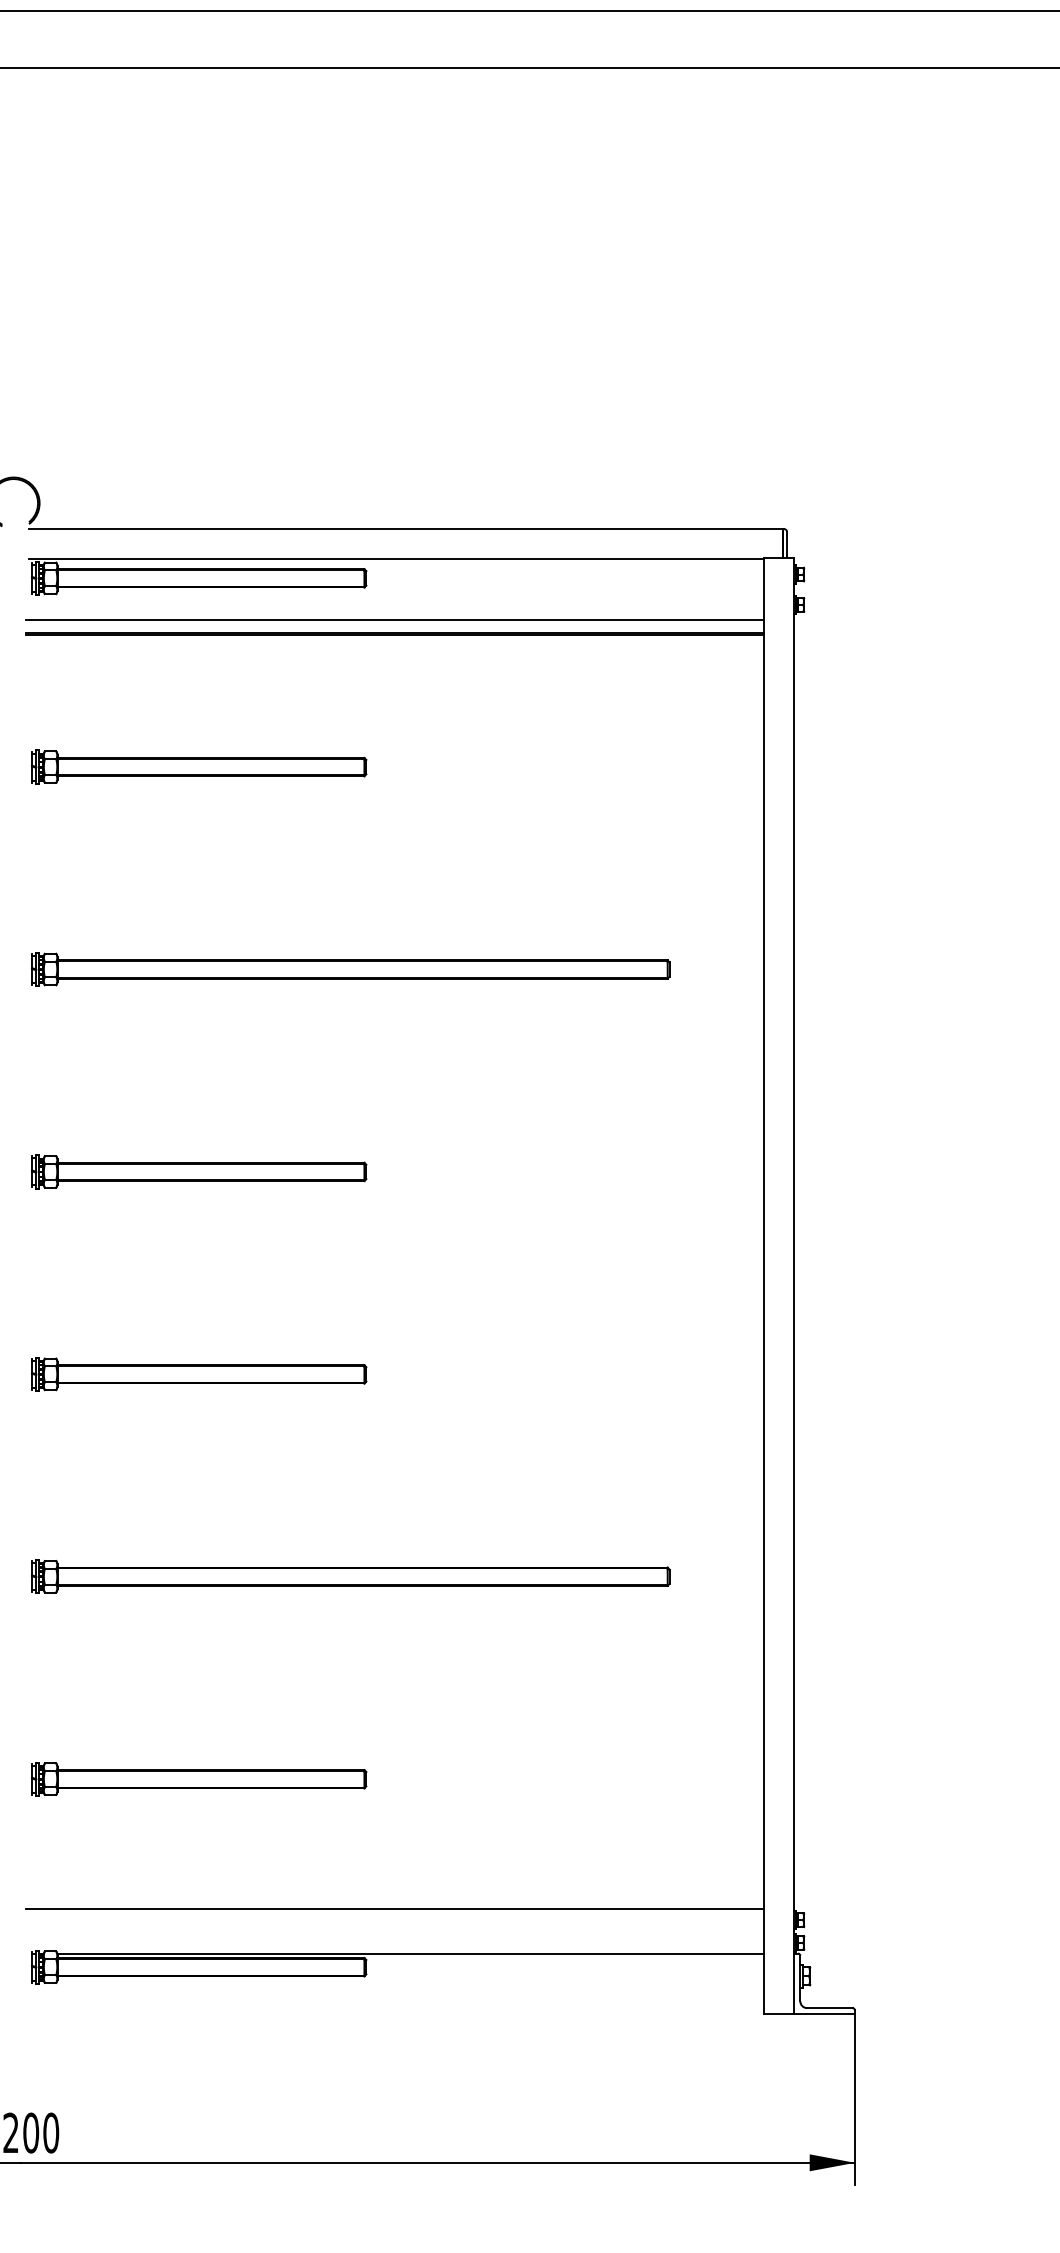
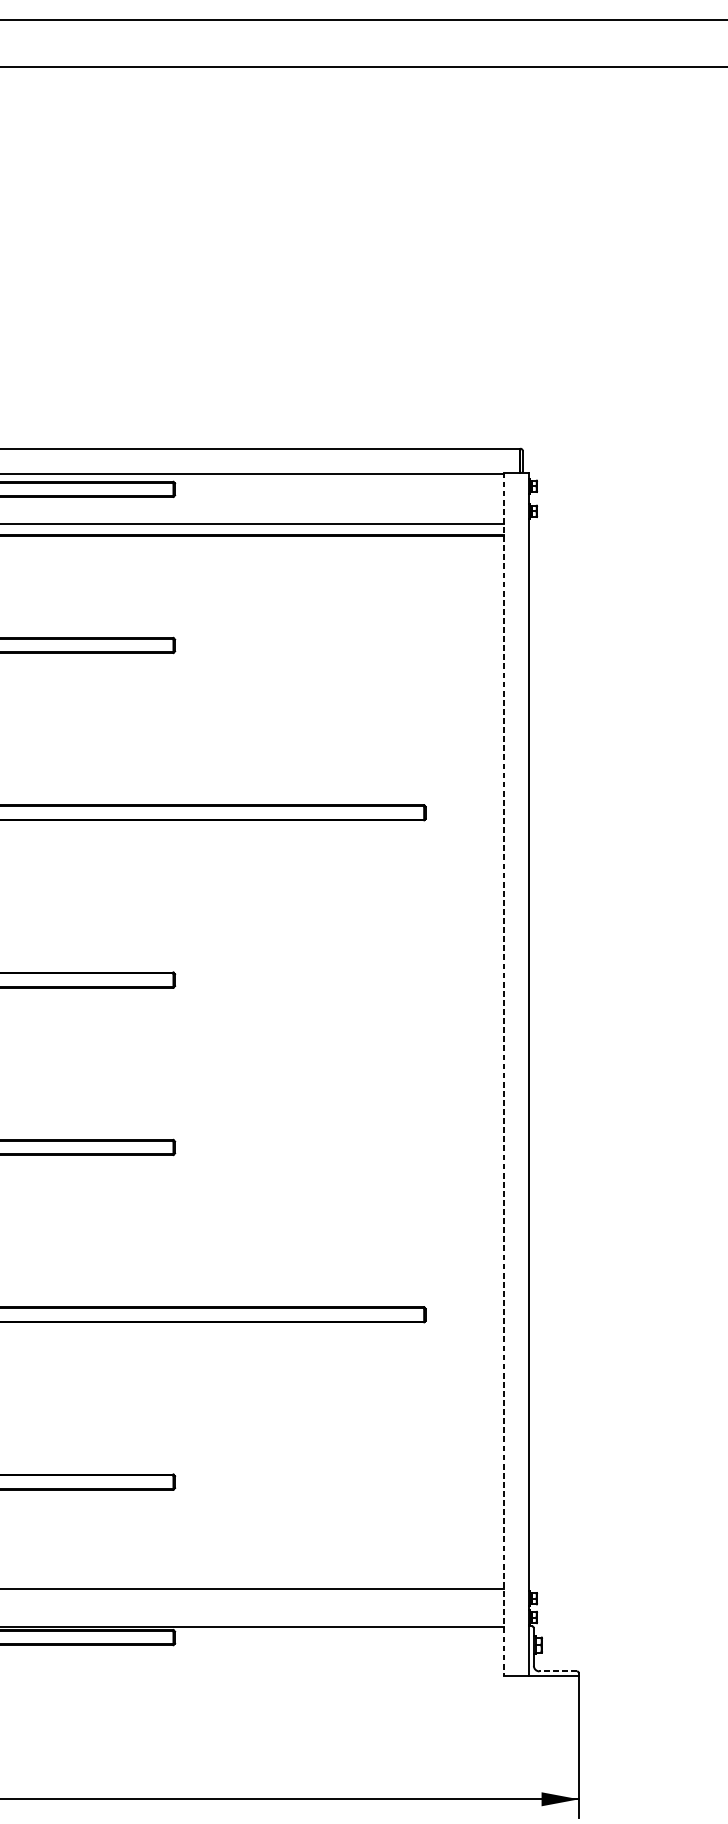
line: (763, 1286) -> (503, 1074), solid -> dashed
line: (829, 2008) -> (557, 1671), solid -> dashed

